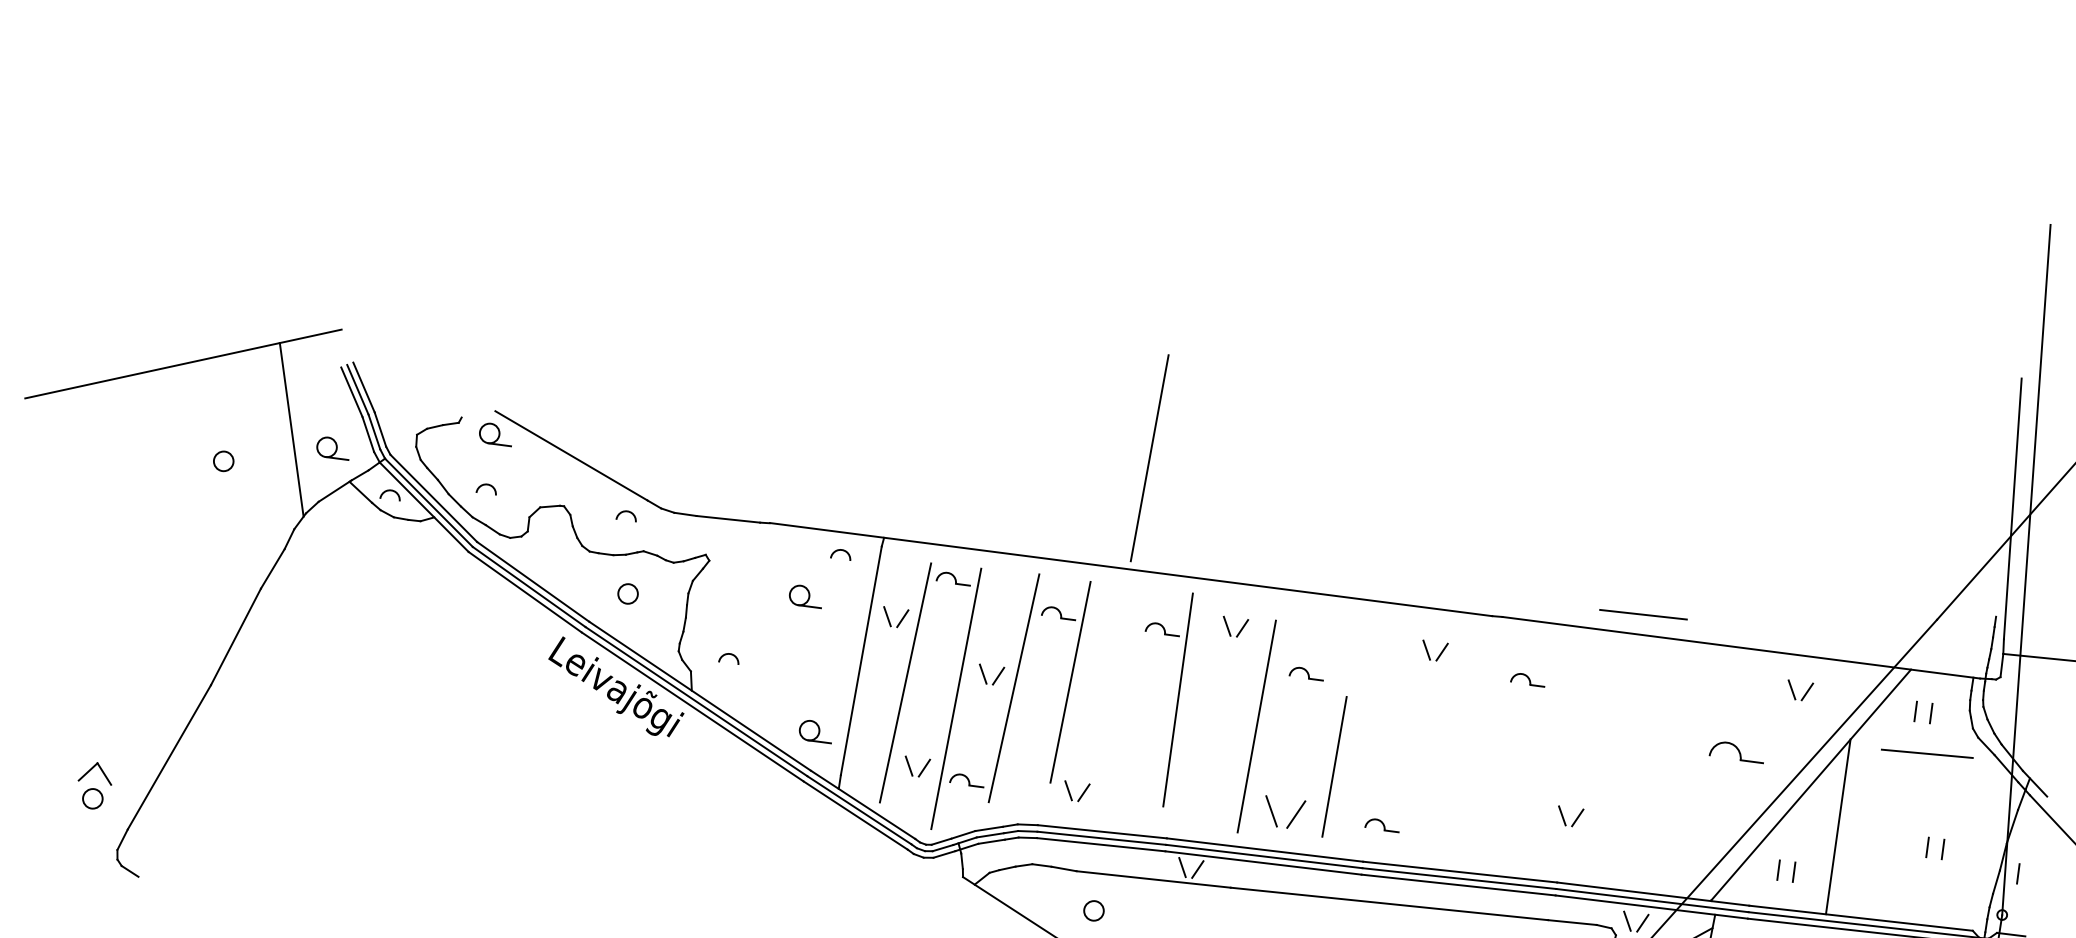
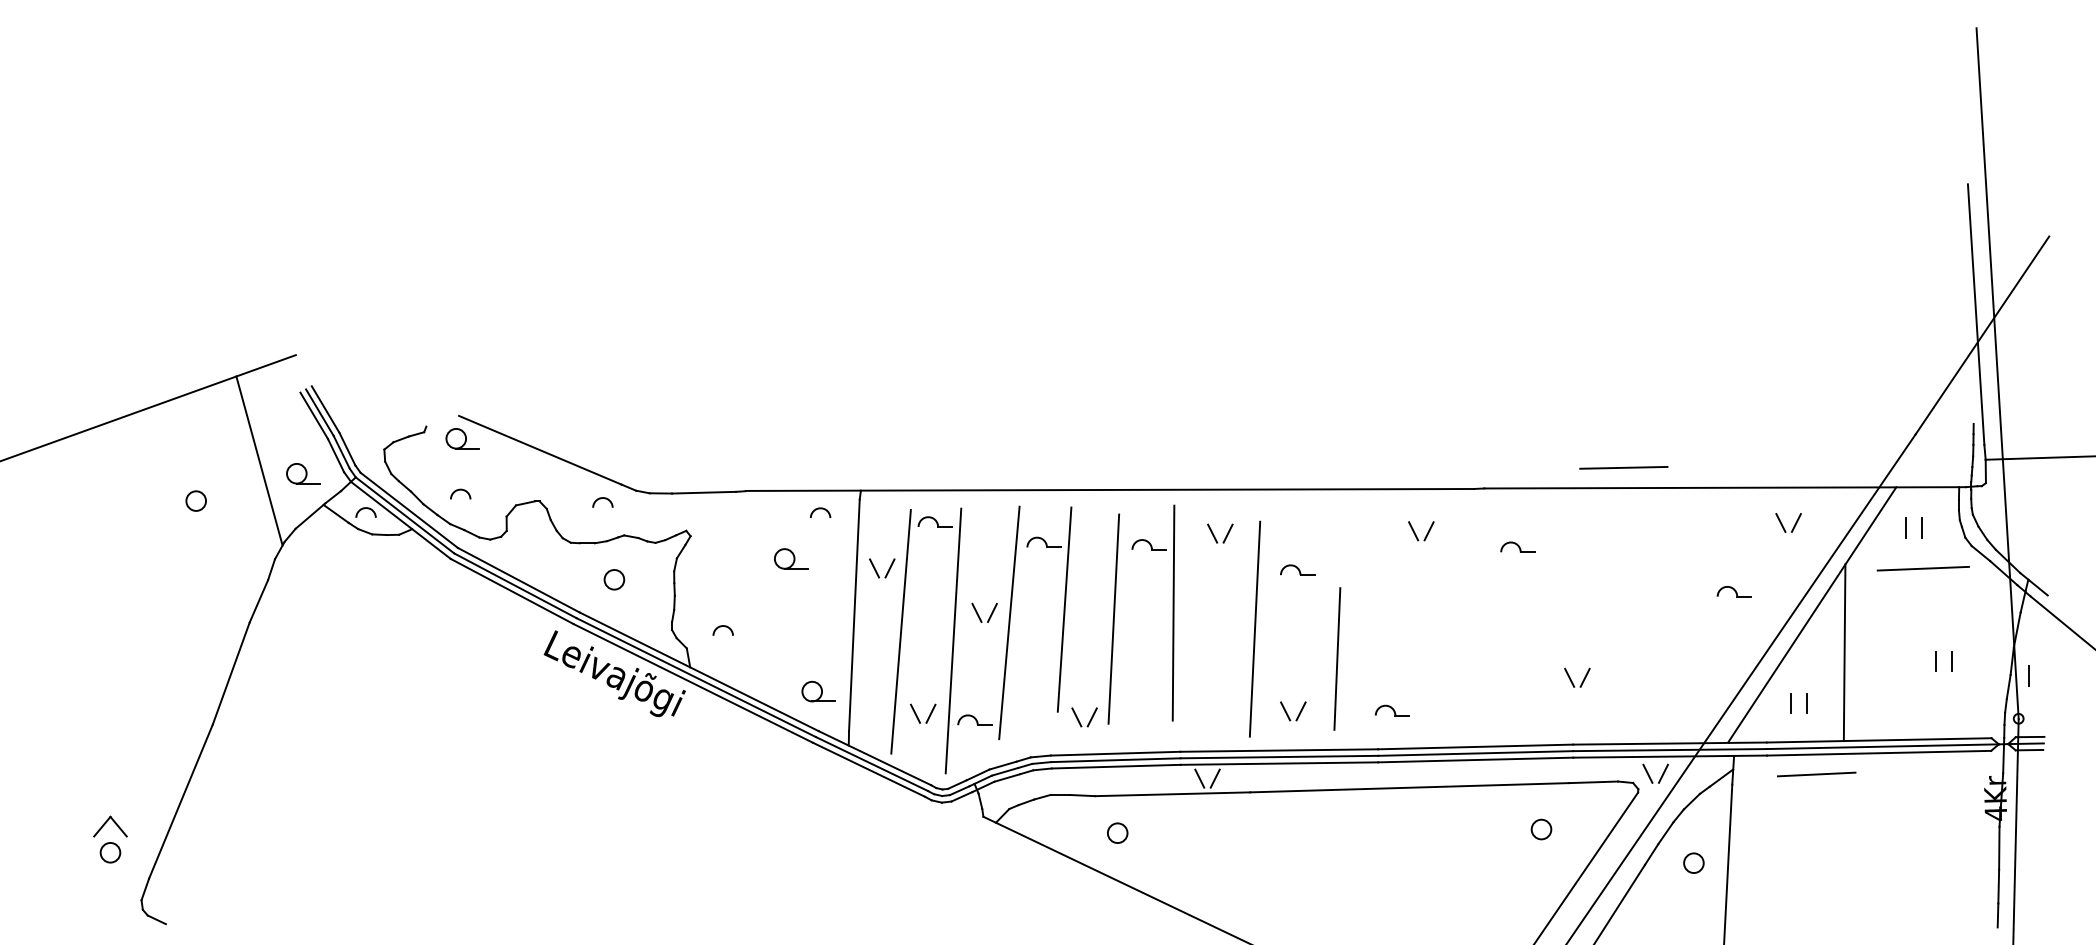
line: (1149, 457) -> (1113, 618), moved
part: (1736, 751) -> (1733, 591), size x0.62
part: (1284, 813) -> (1293, 711), size x0.62

